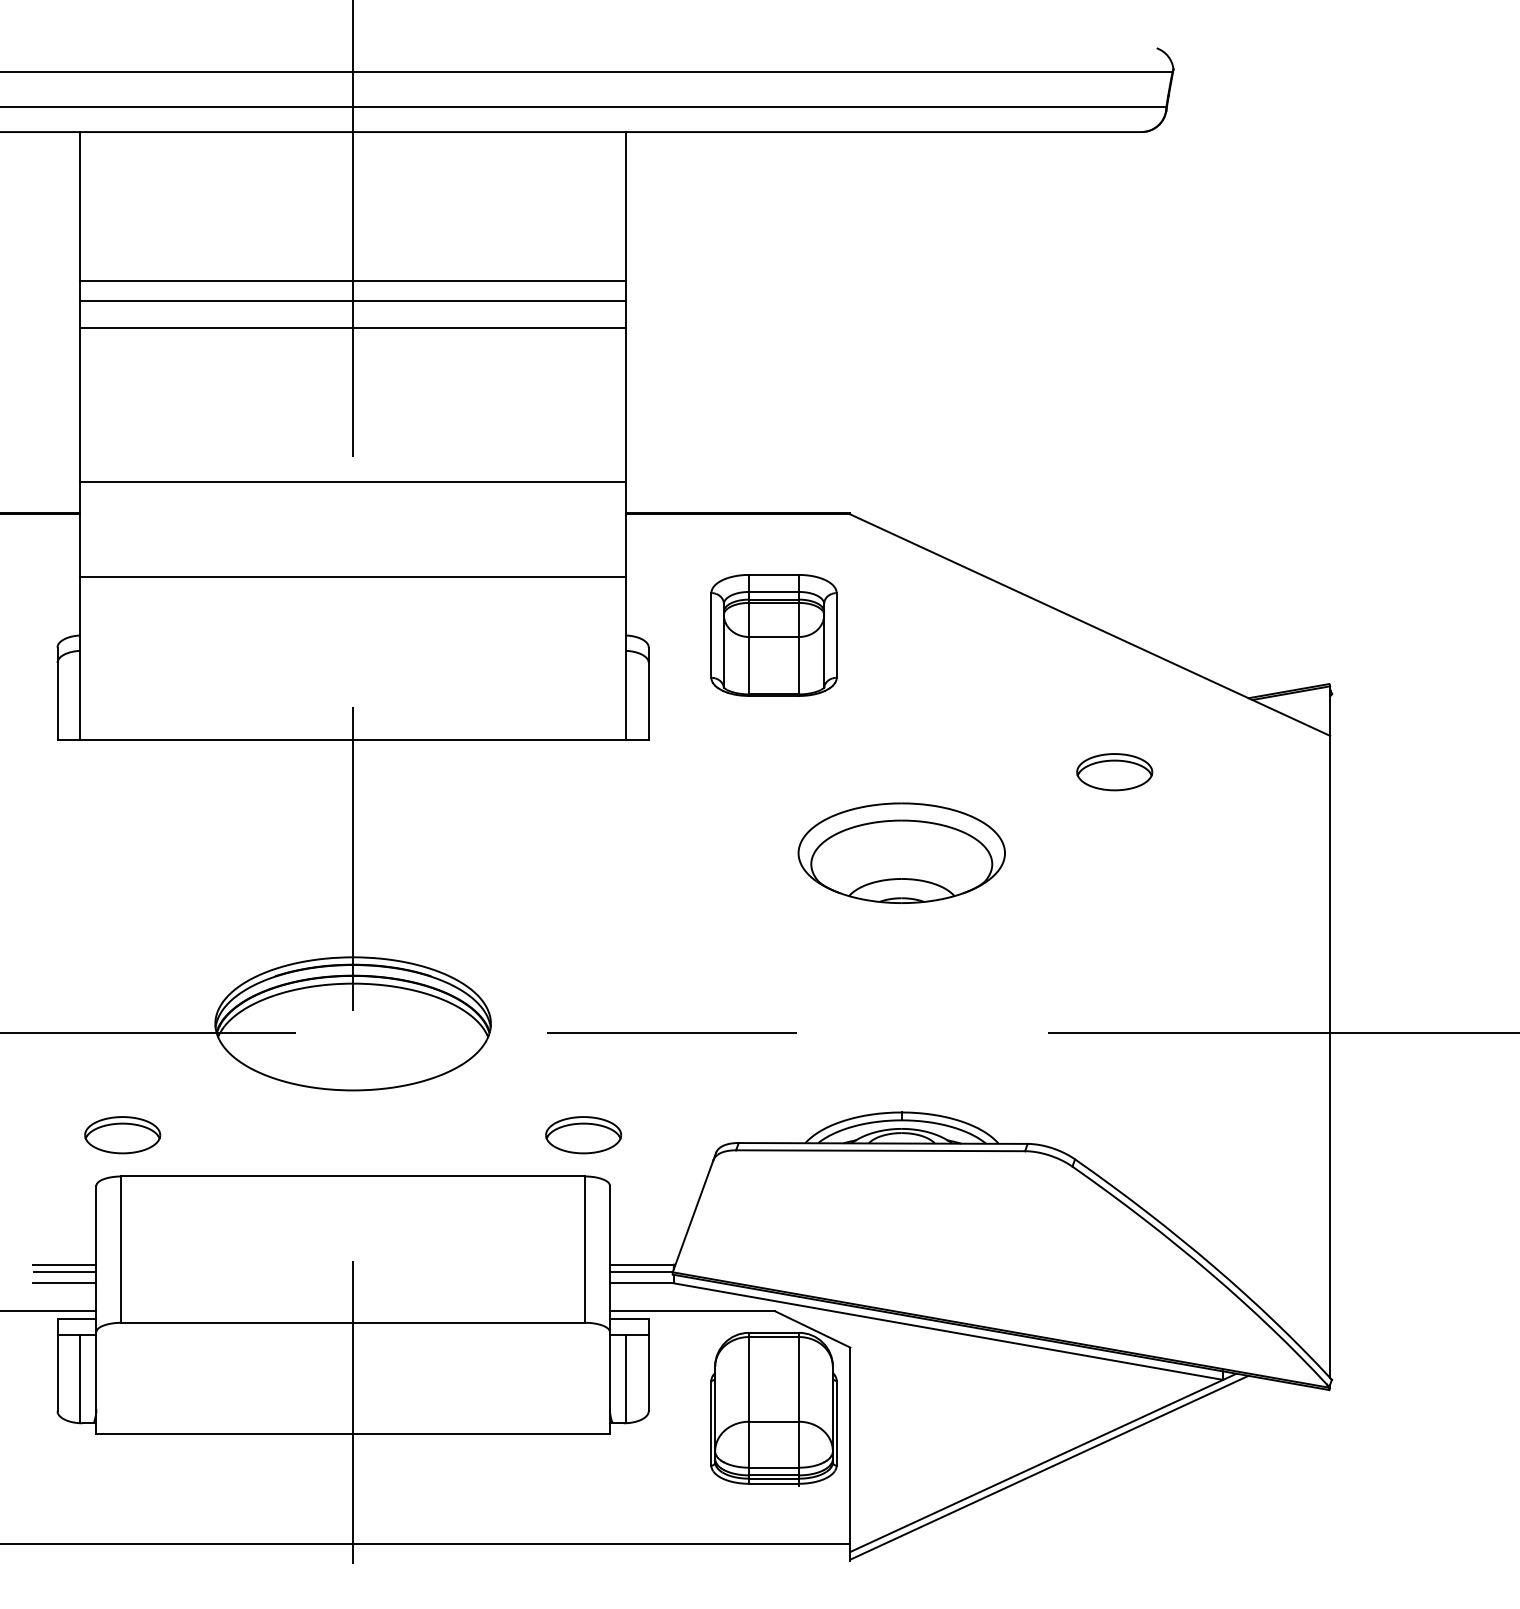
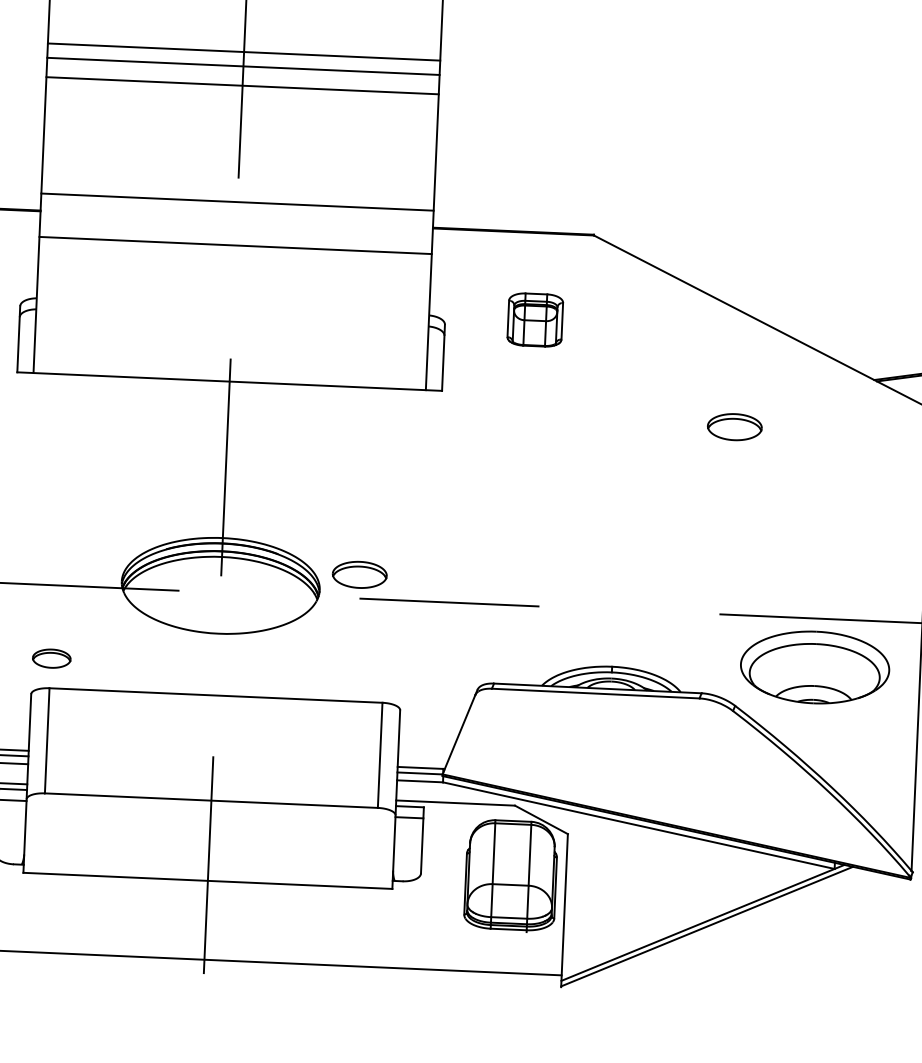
line: (353, 482) -> (235, 245), moved
line: (353, 576) -> (237, 201), moved
part: (773, 635) -> (534, 320), size x0.6
part: (1114, 772) -> (734, 427), moved
part: (901, 852) -> (814, 666), moved
part: (122, 1135) -> (51, 658), size x0.7
part: (583, 1135) -> (359, 575), moved
line: (80, 1378) -> (13, 832), removed
line: (626, 1378) -> (406, 849), removed

